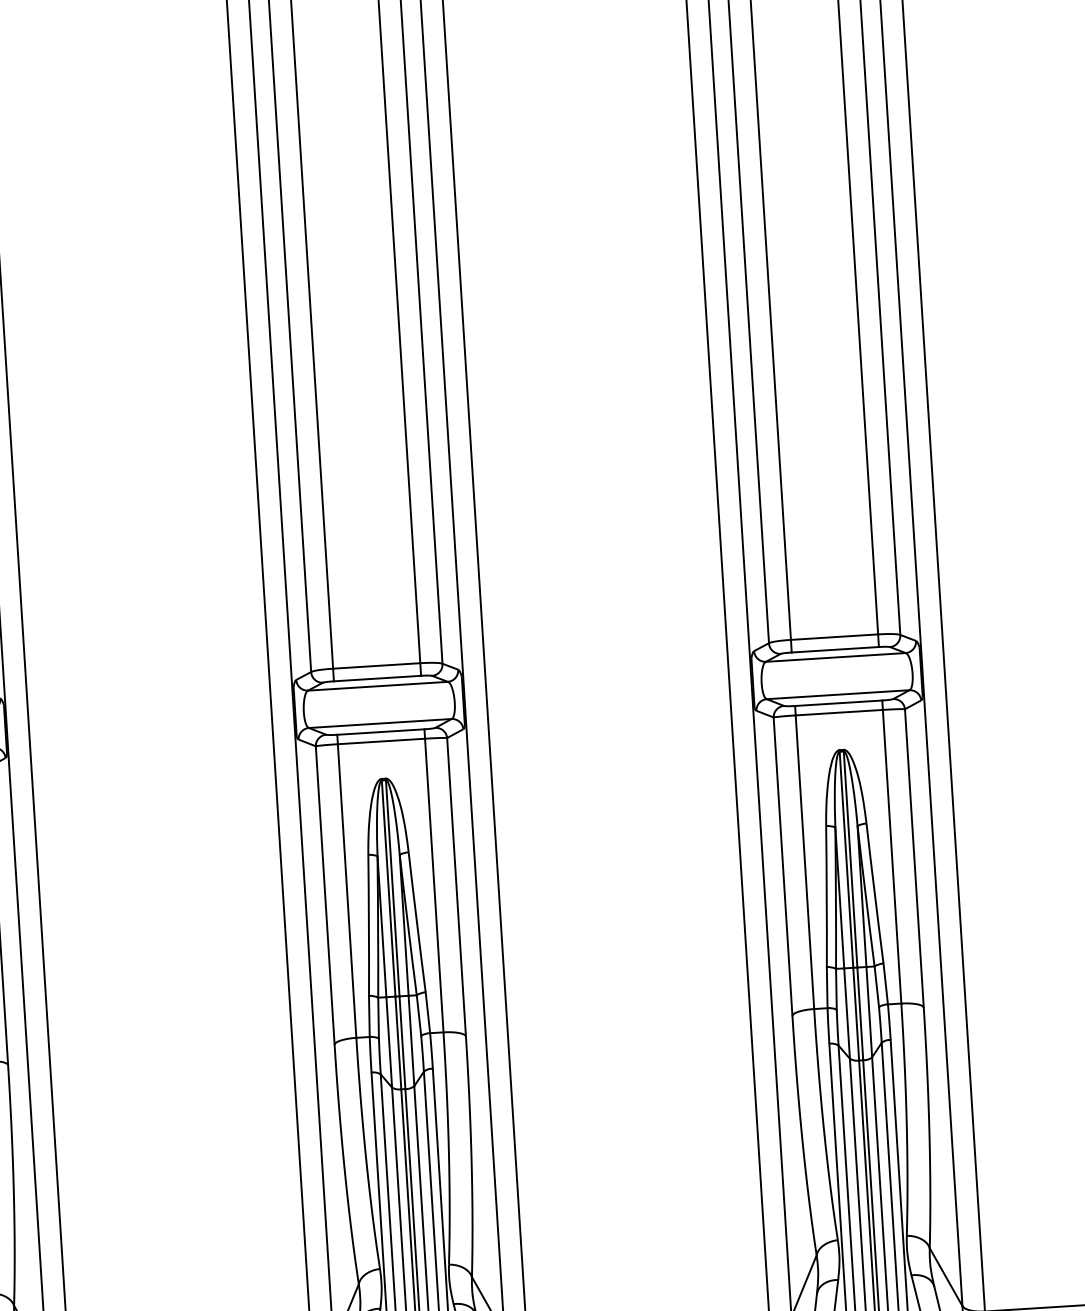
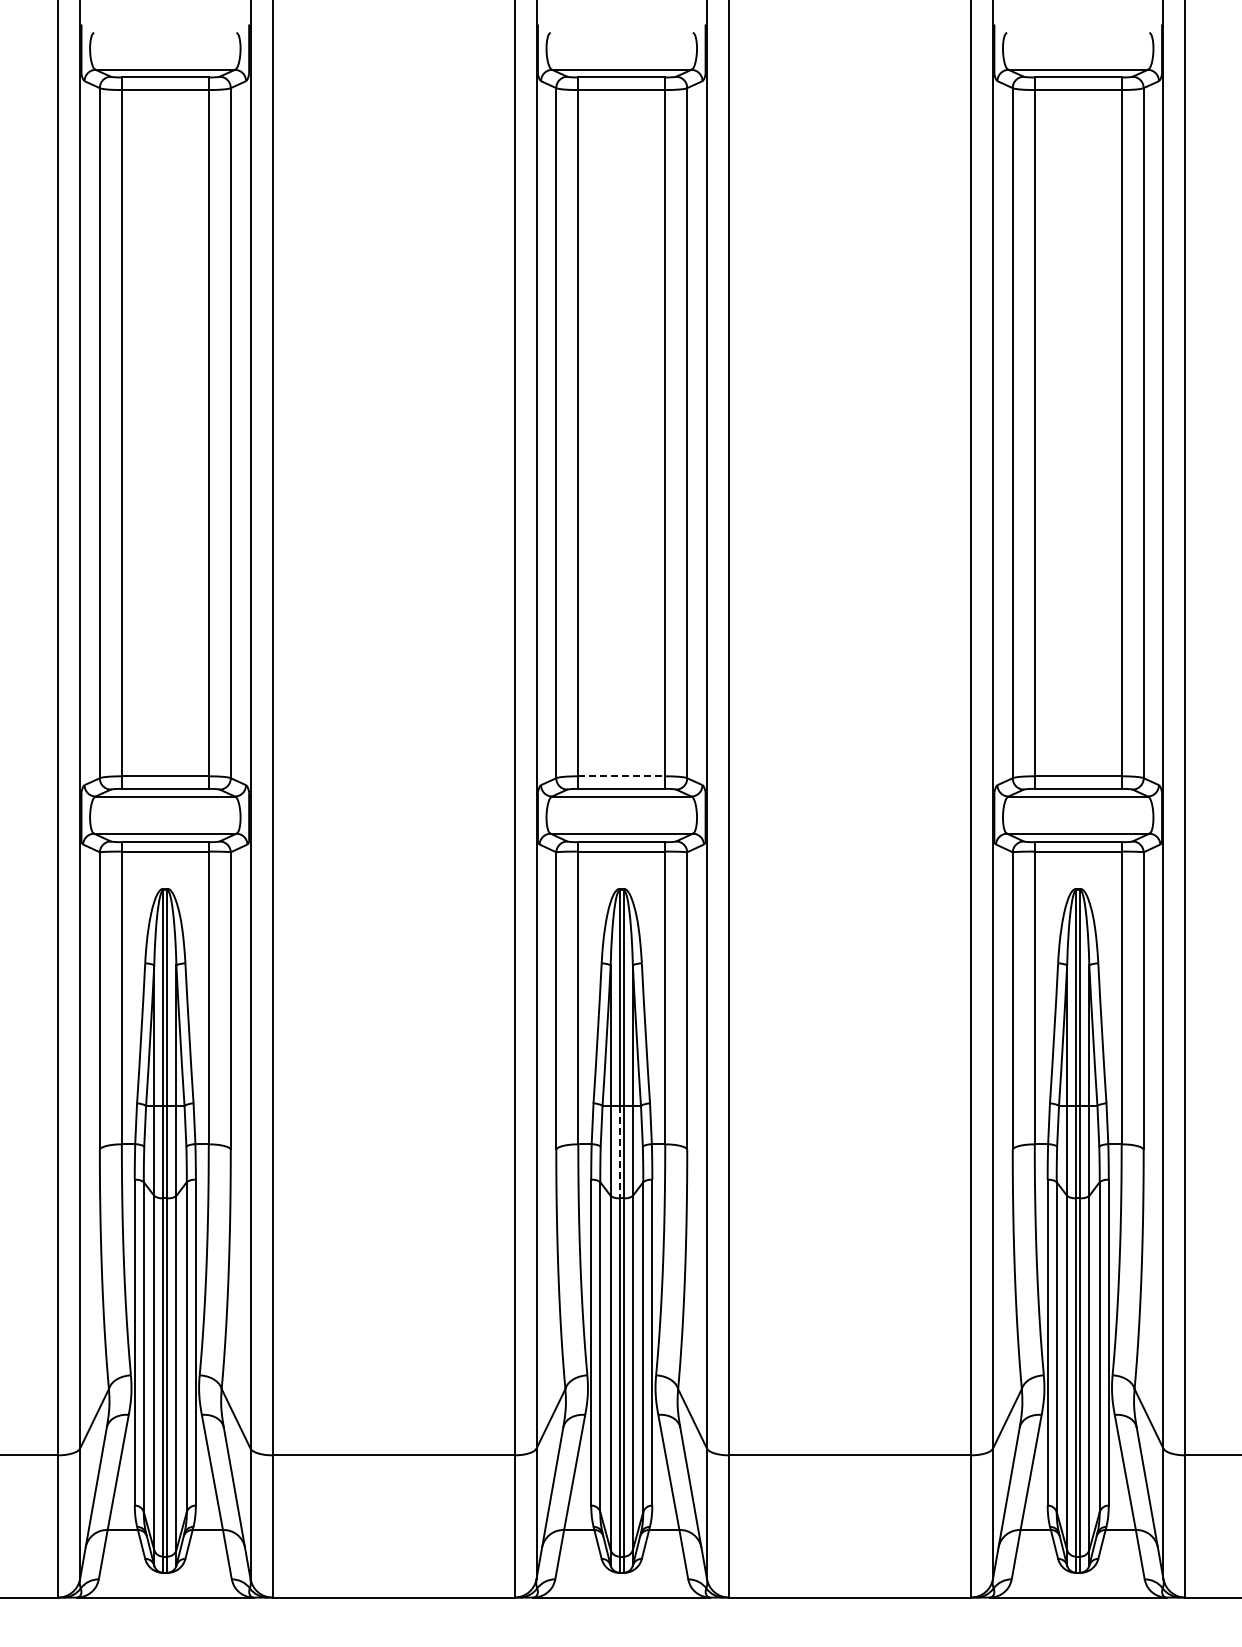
line: (377, 666) -> (622, 776), solid -> dashed
line: (398, 1043) -> (619, 1152), solid -> dashed

